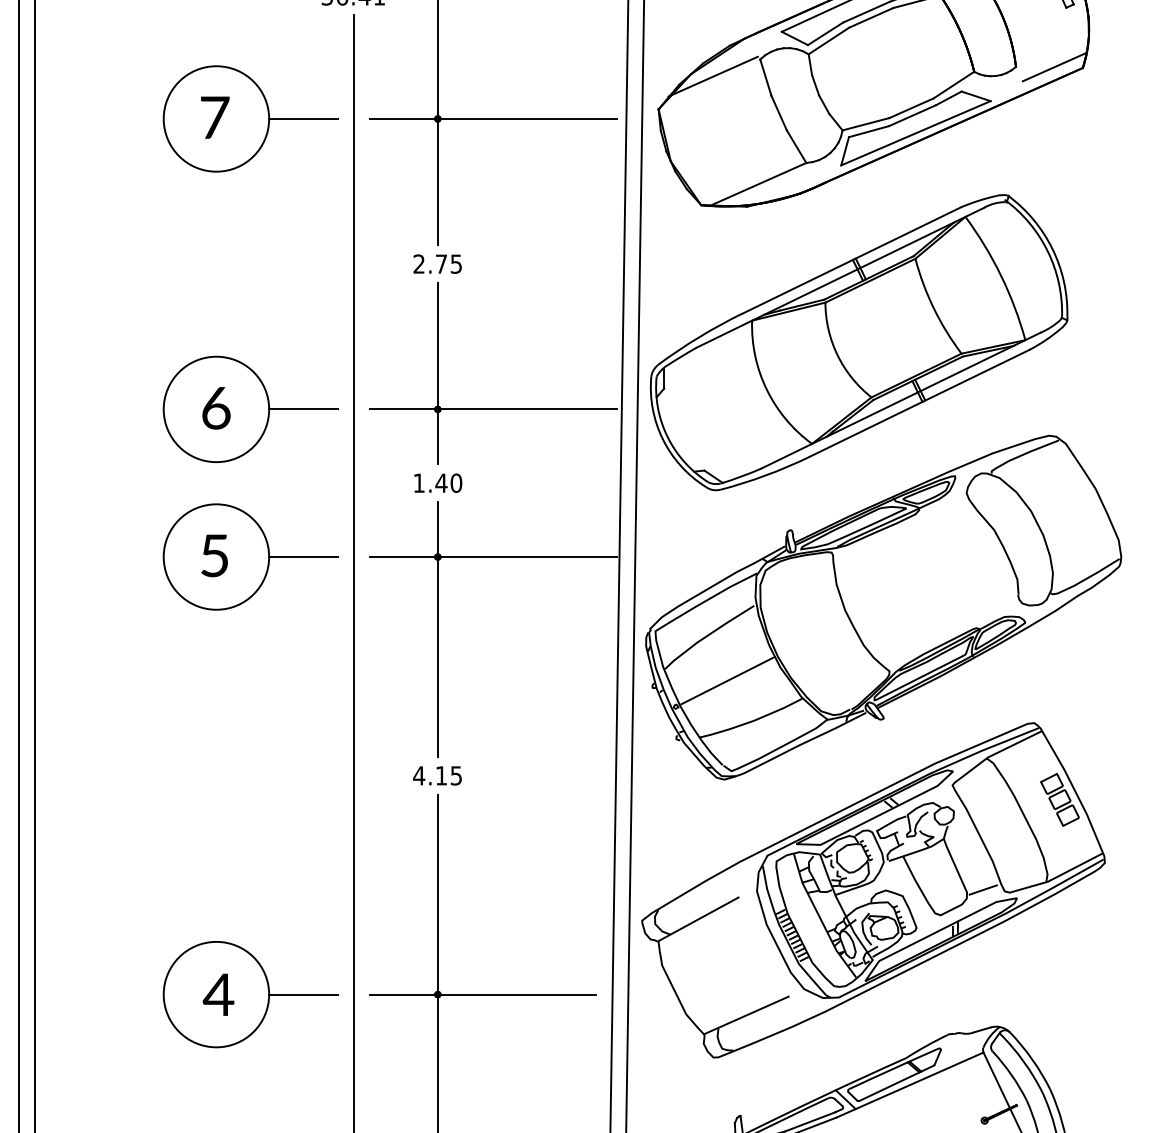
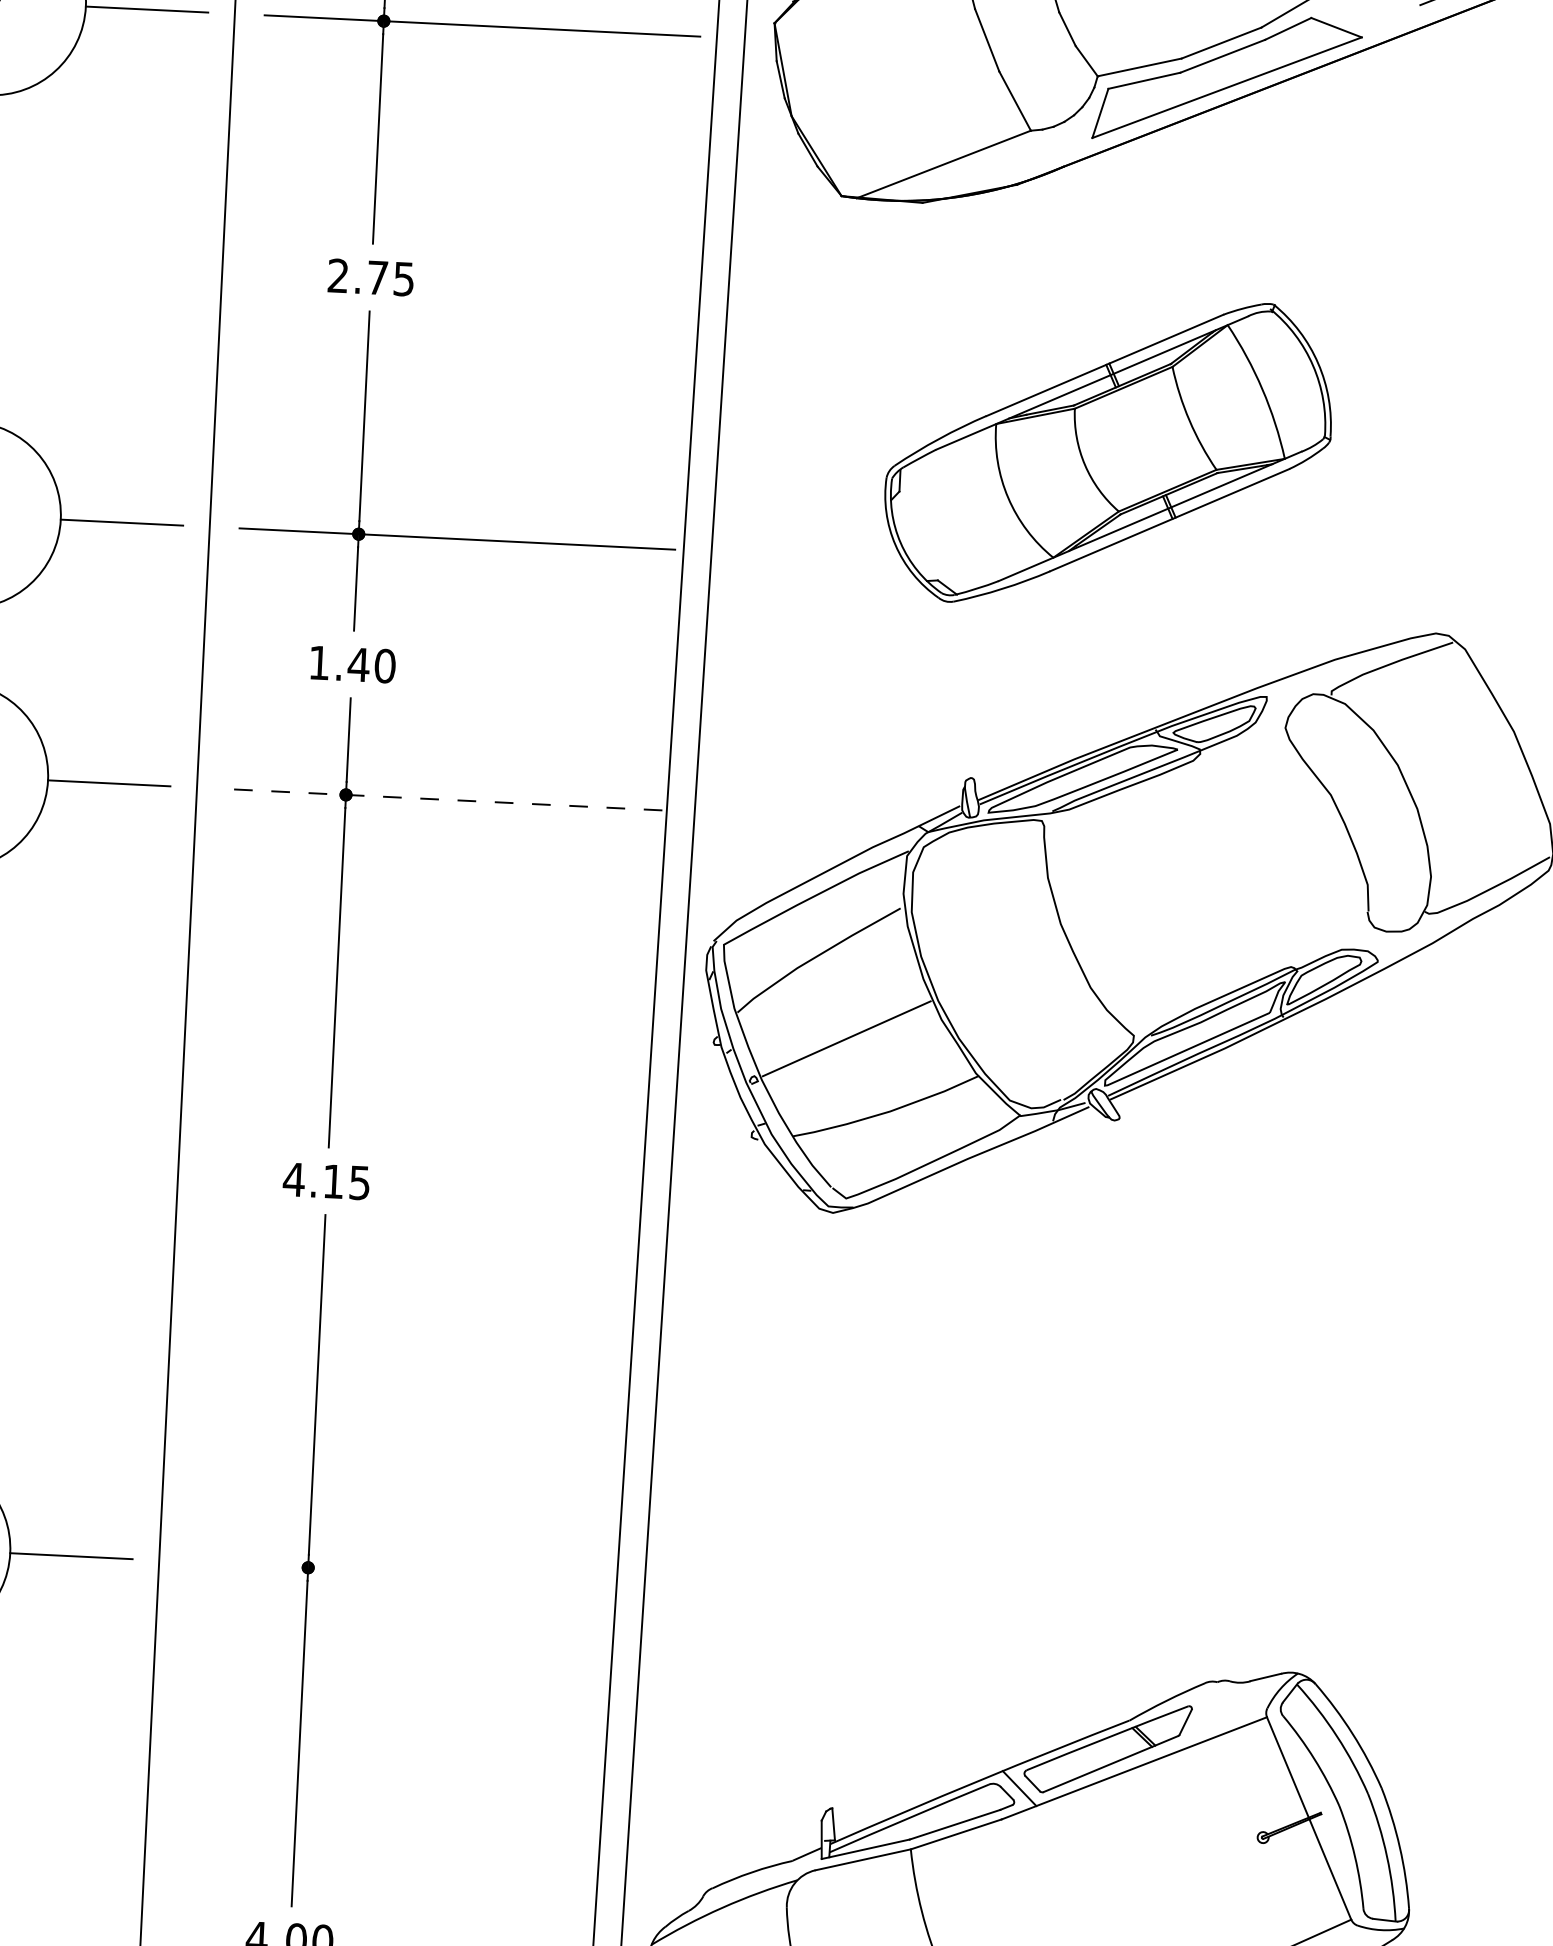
part: (858, 342) -> (1107, 452), size x0.6
line: (493, 557) -> (444, 800), solid -> dashed
part: (873, 890) -> (1086, 1421), removed
line: (483, 994) -> (388, 1571), removed

